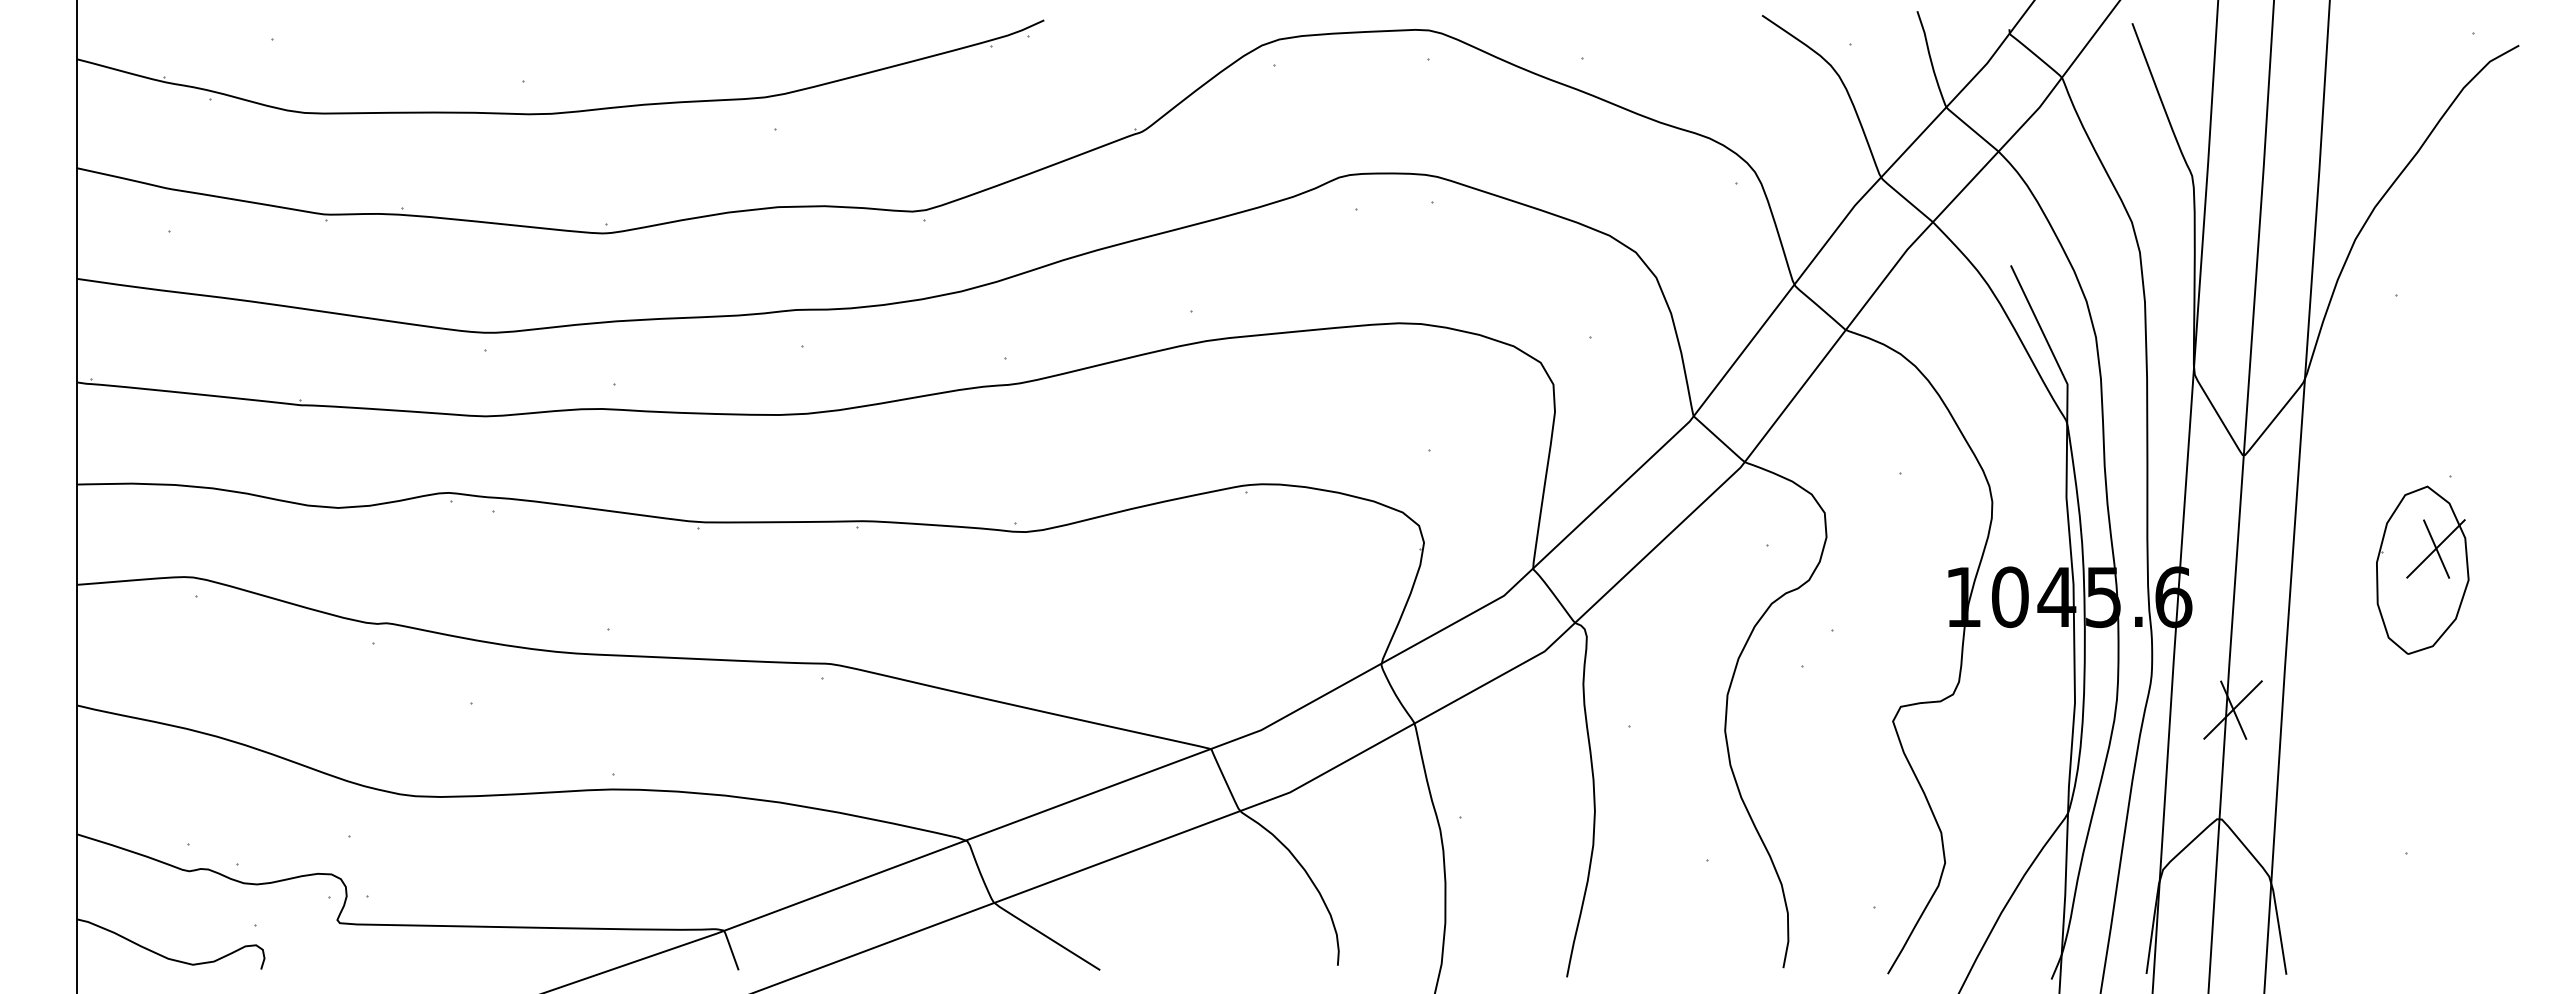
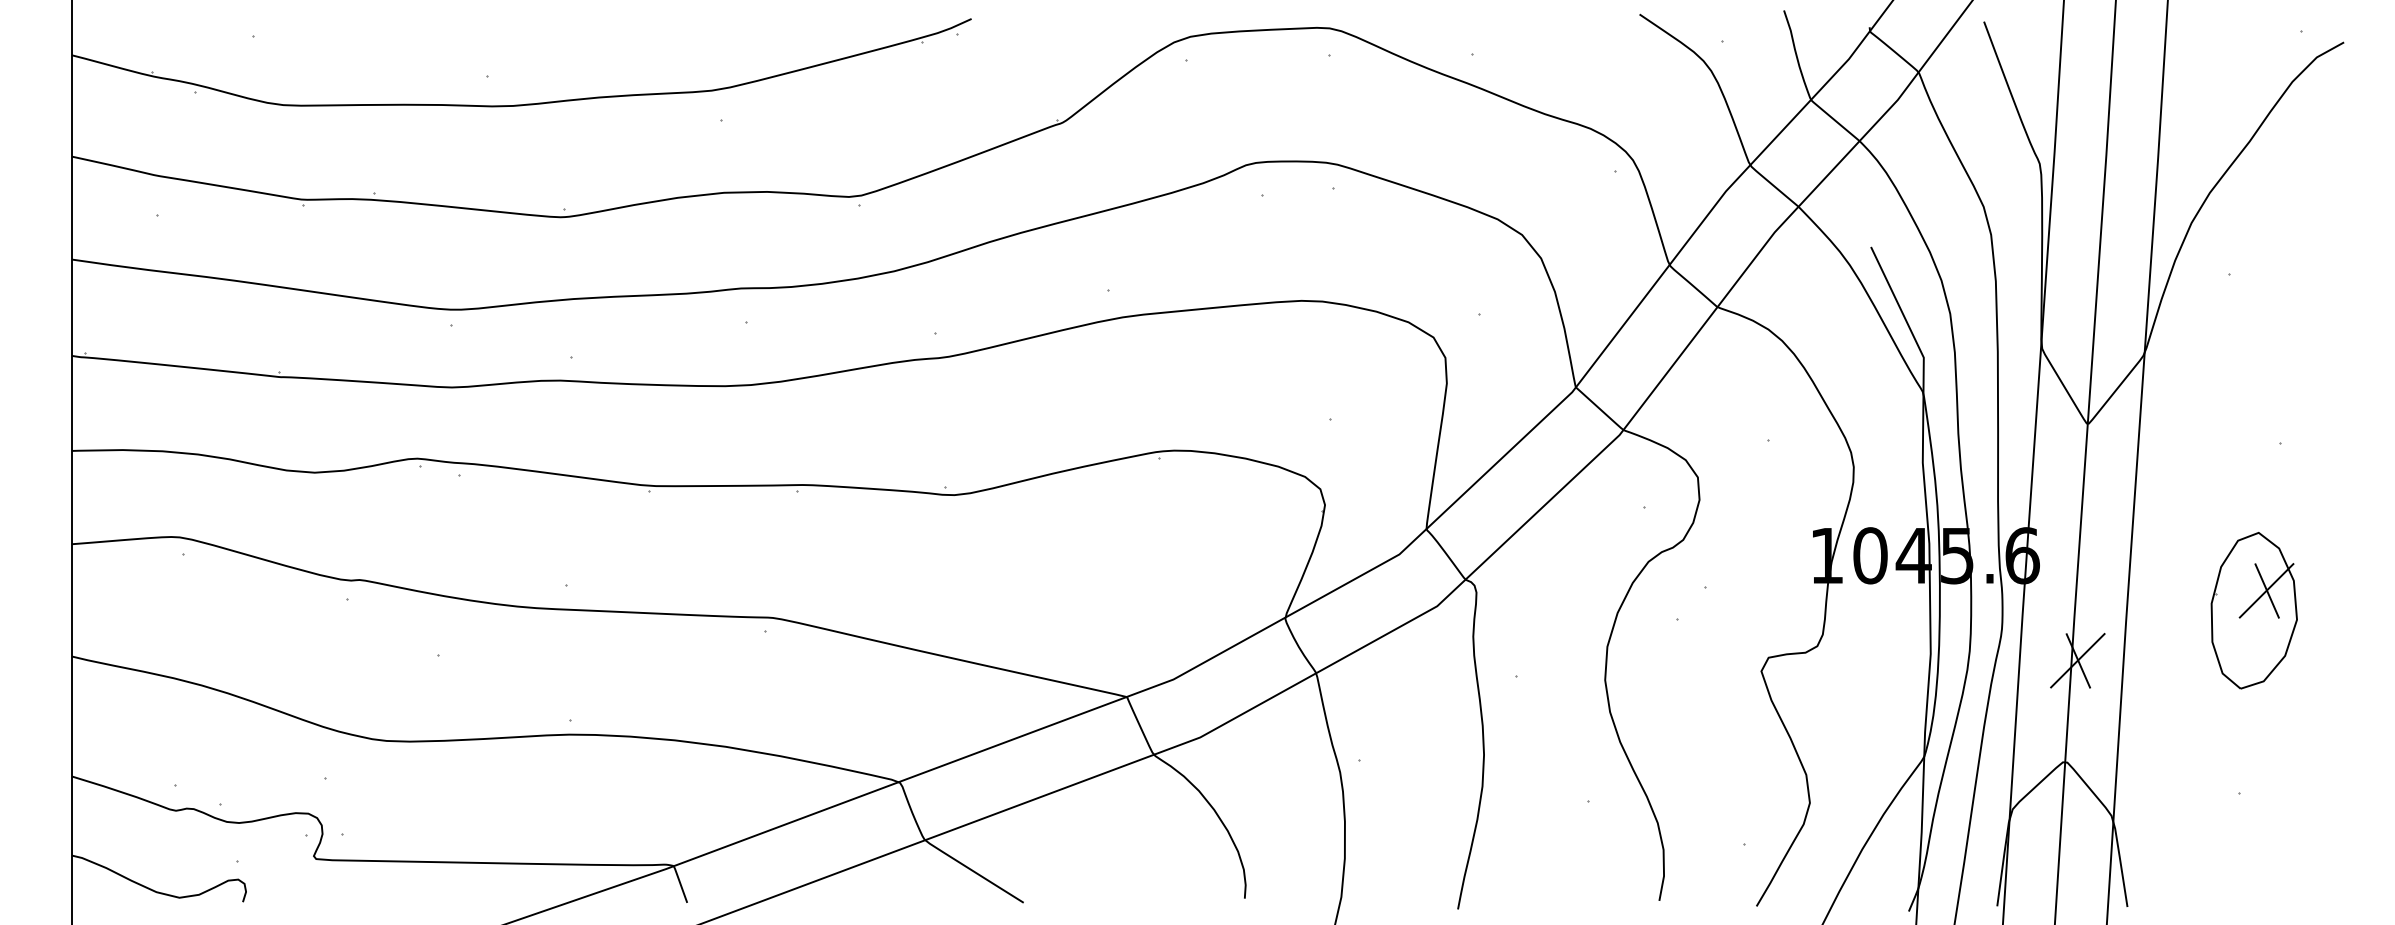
part: (2421, 570) -> (2253, 610), moved

